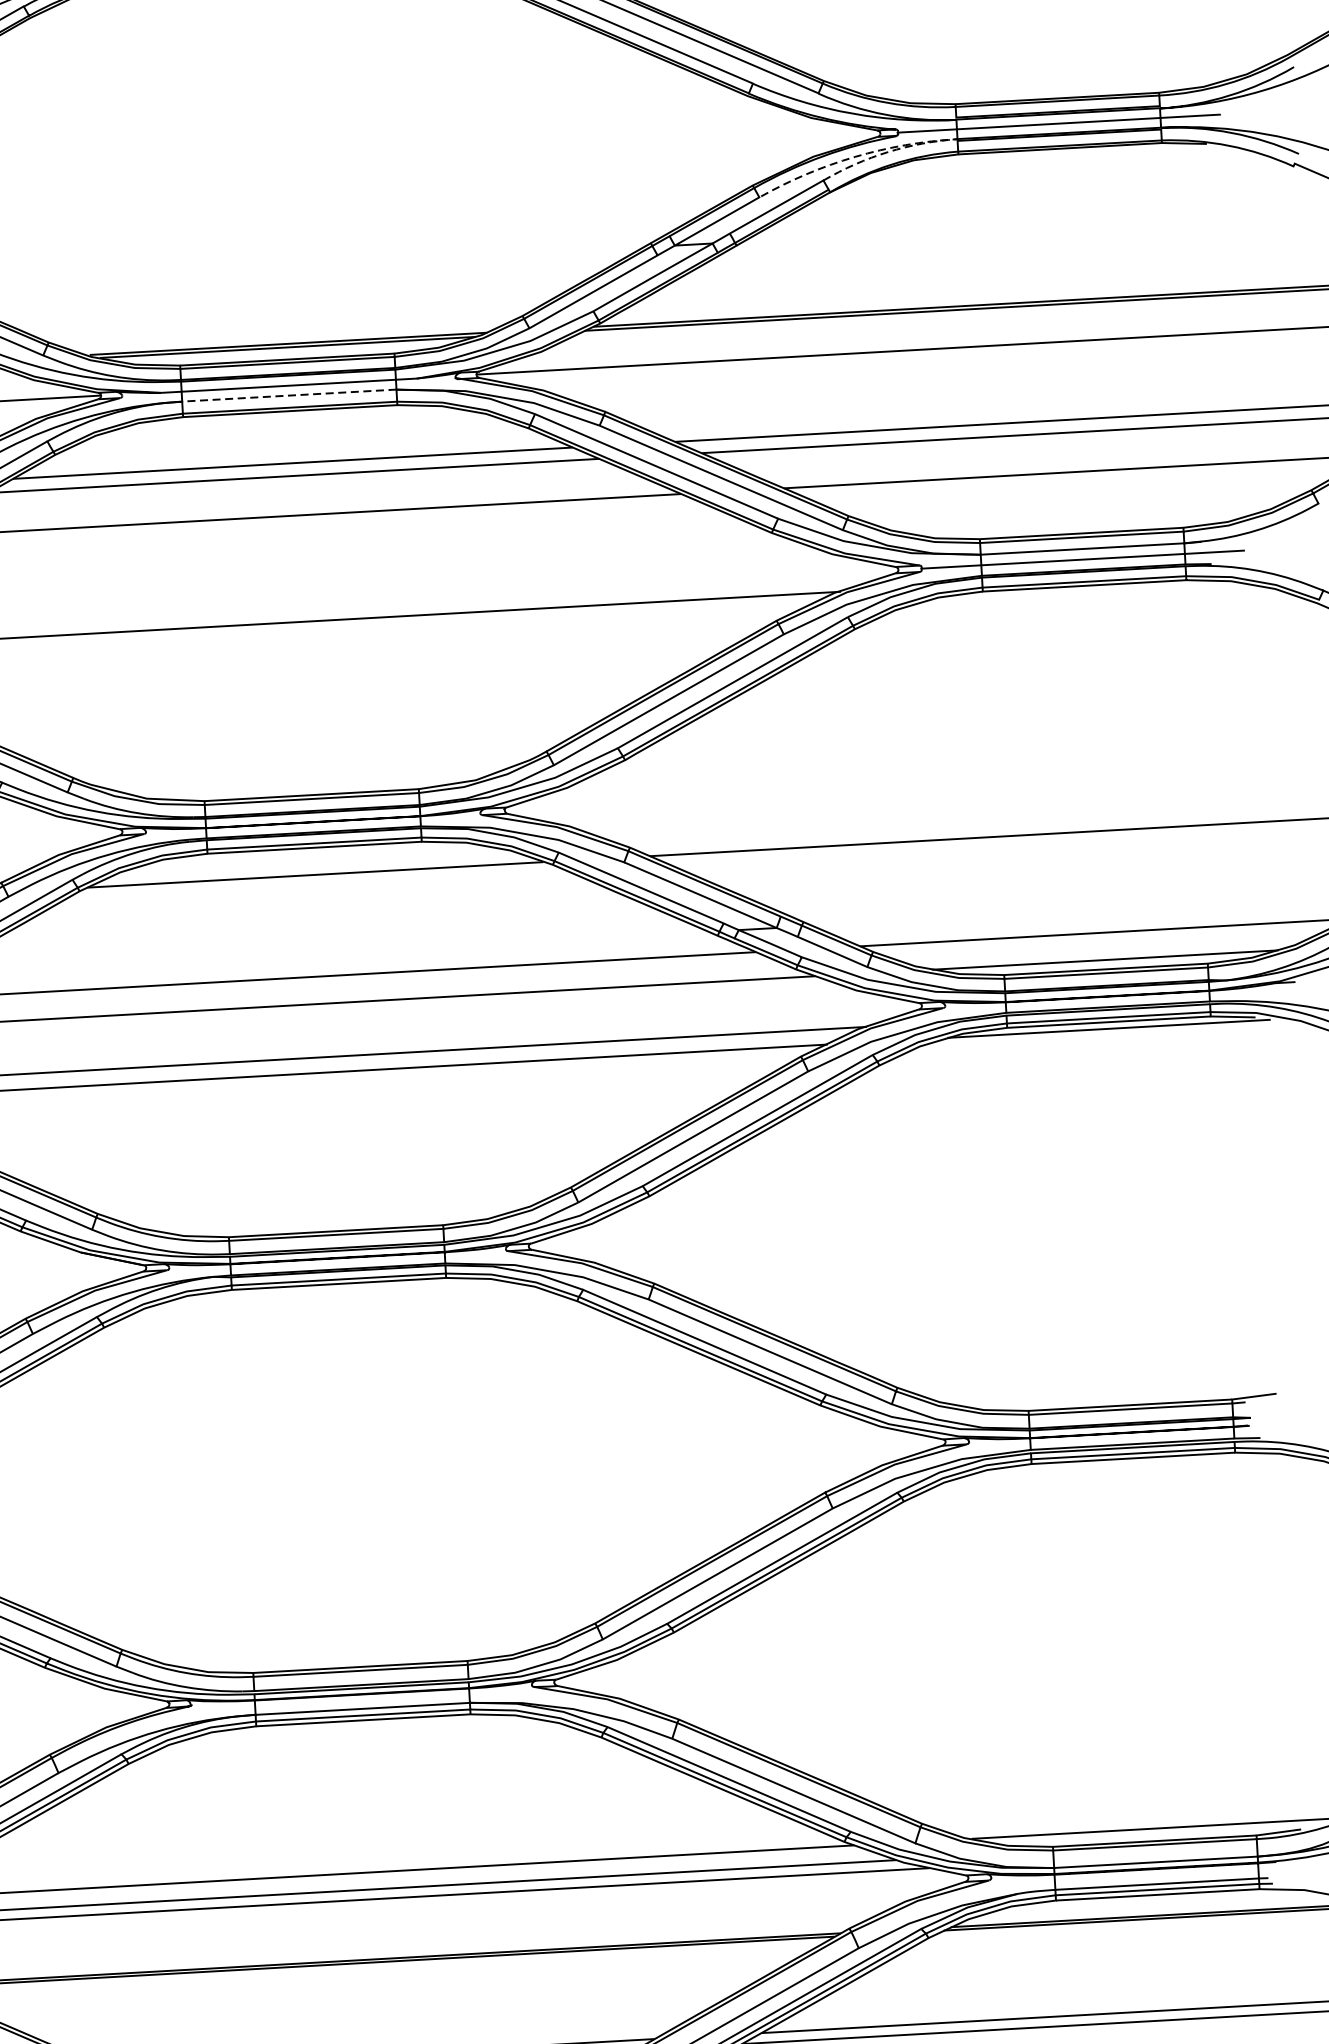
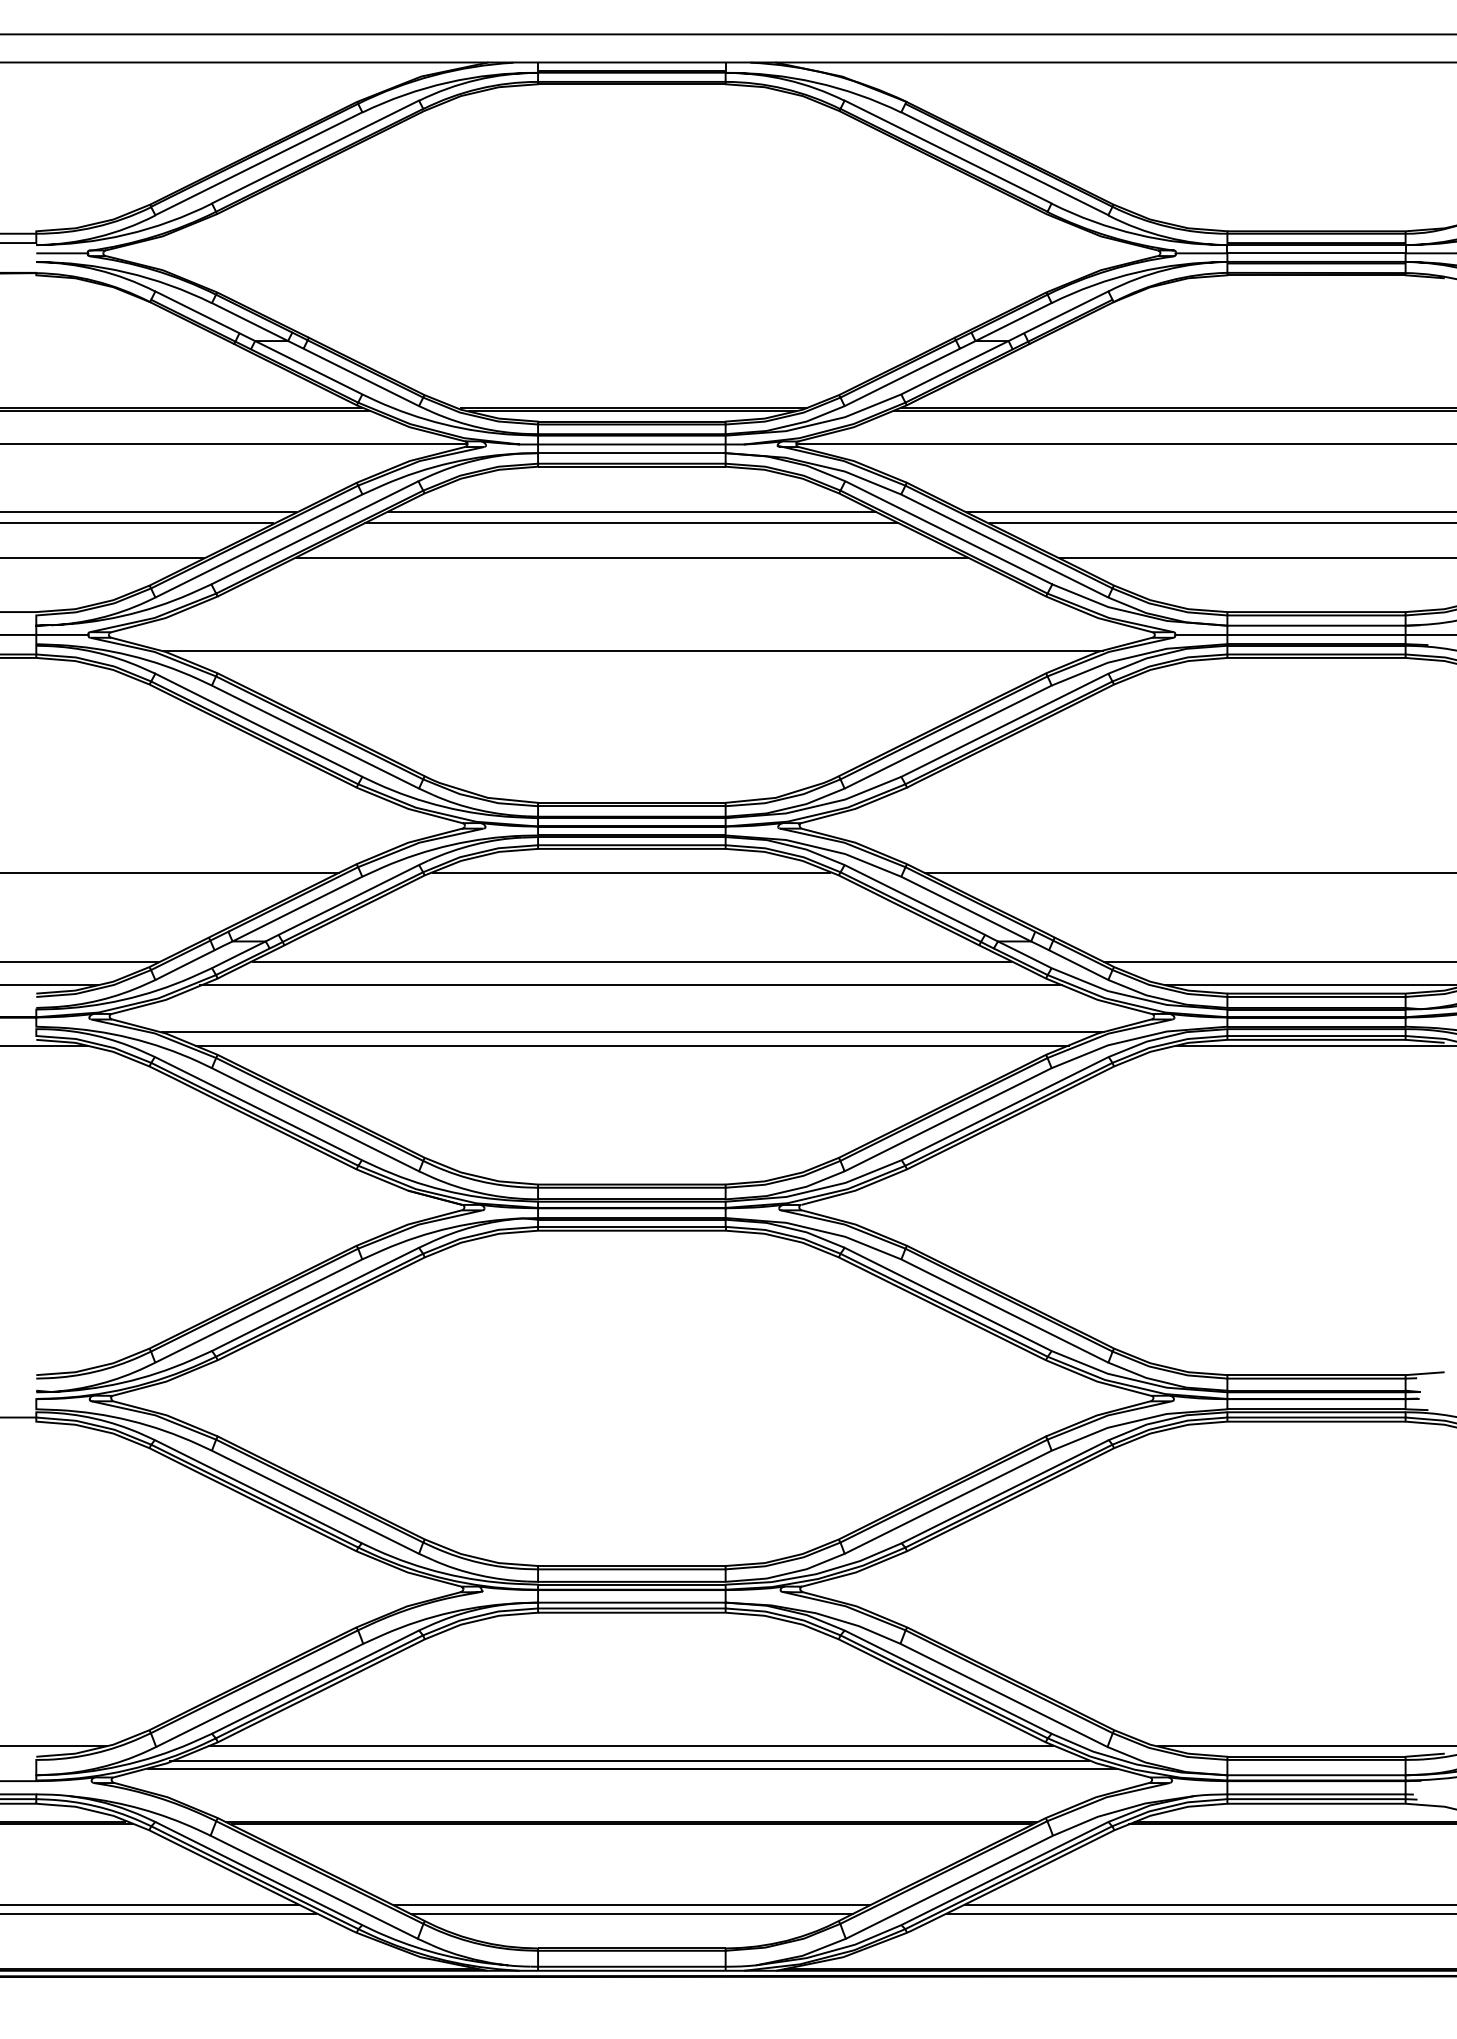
line: (921, 142) -> (1195, 263), dashed -> solid
line: (288, 396) -> (631, 453), dashed -> solid

